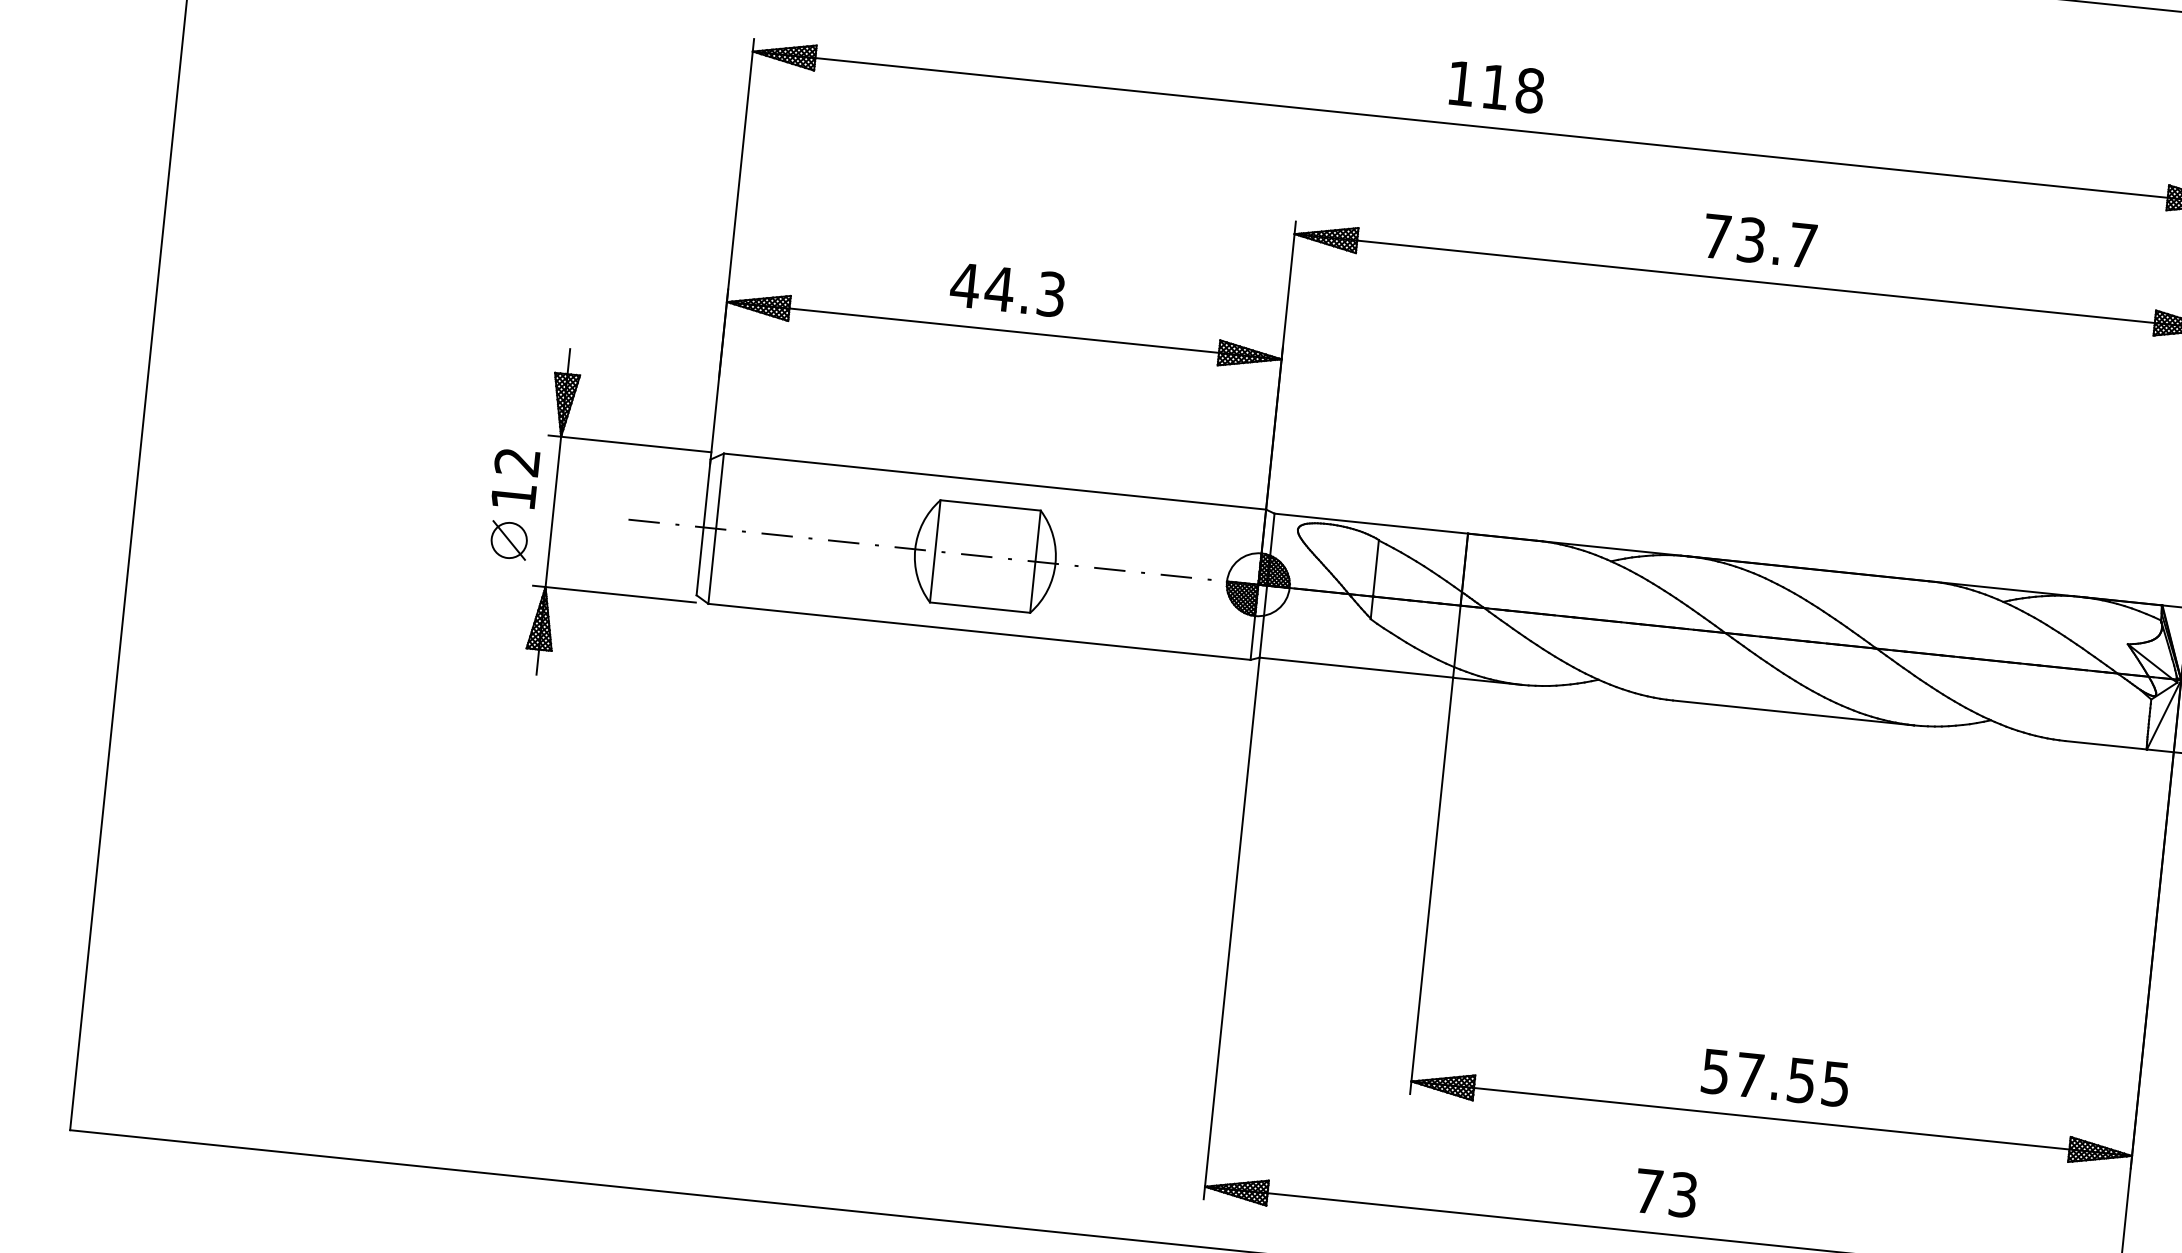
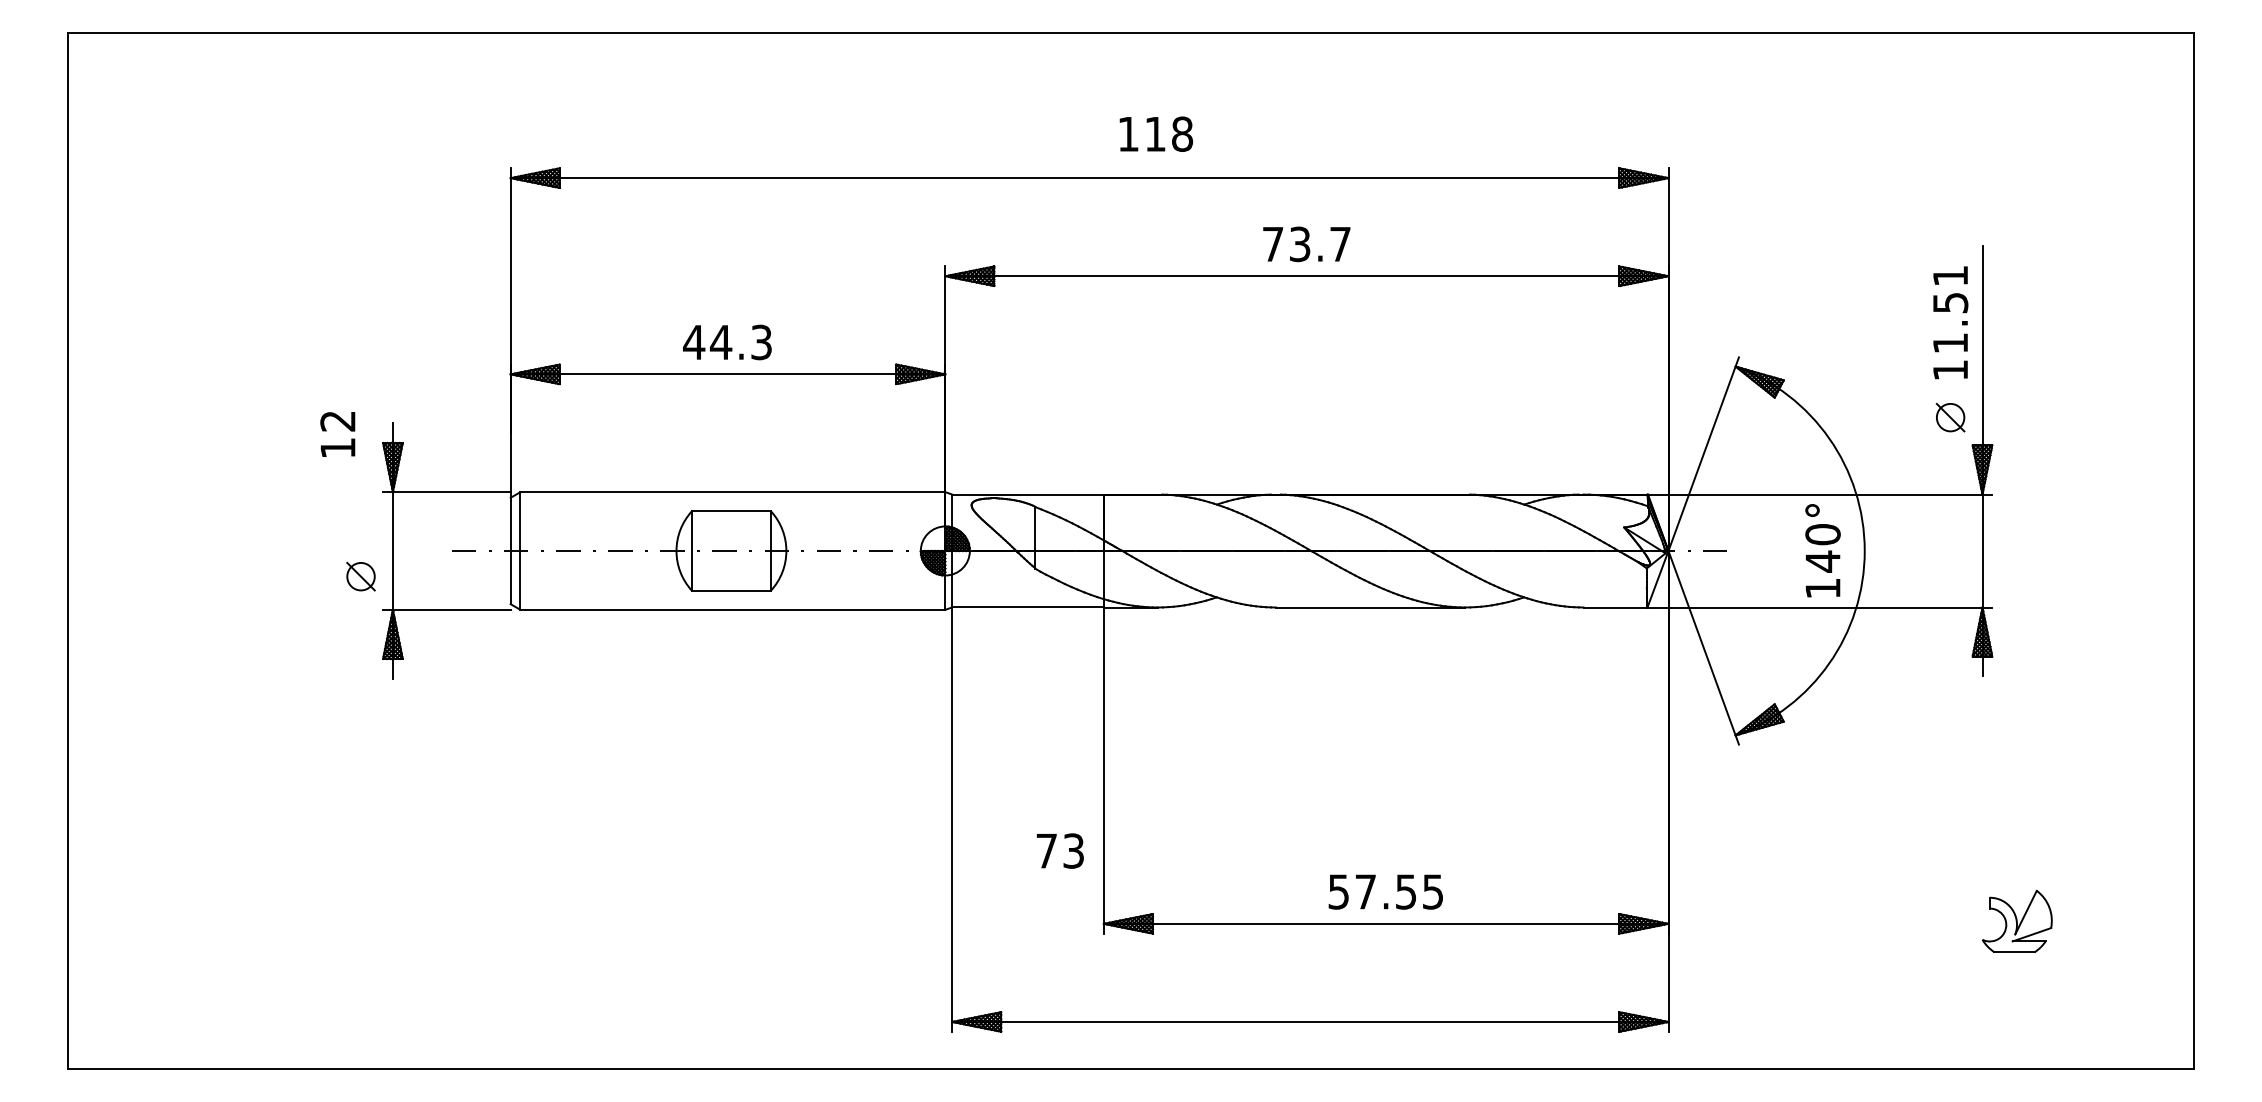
text: (1497, 86) -> (1156, 133), moved
text: (514, 478) -> (337, 434), moved
text: (1666, 1192) -> (1060, 850), moved

